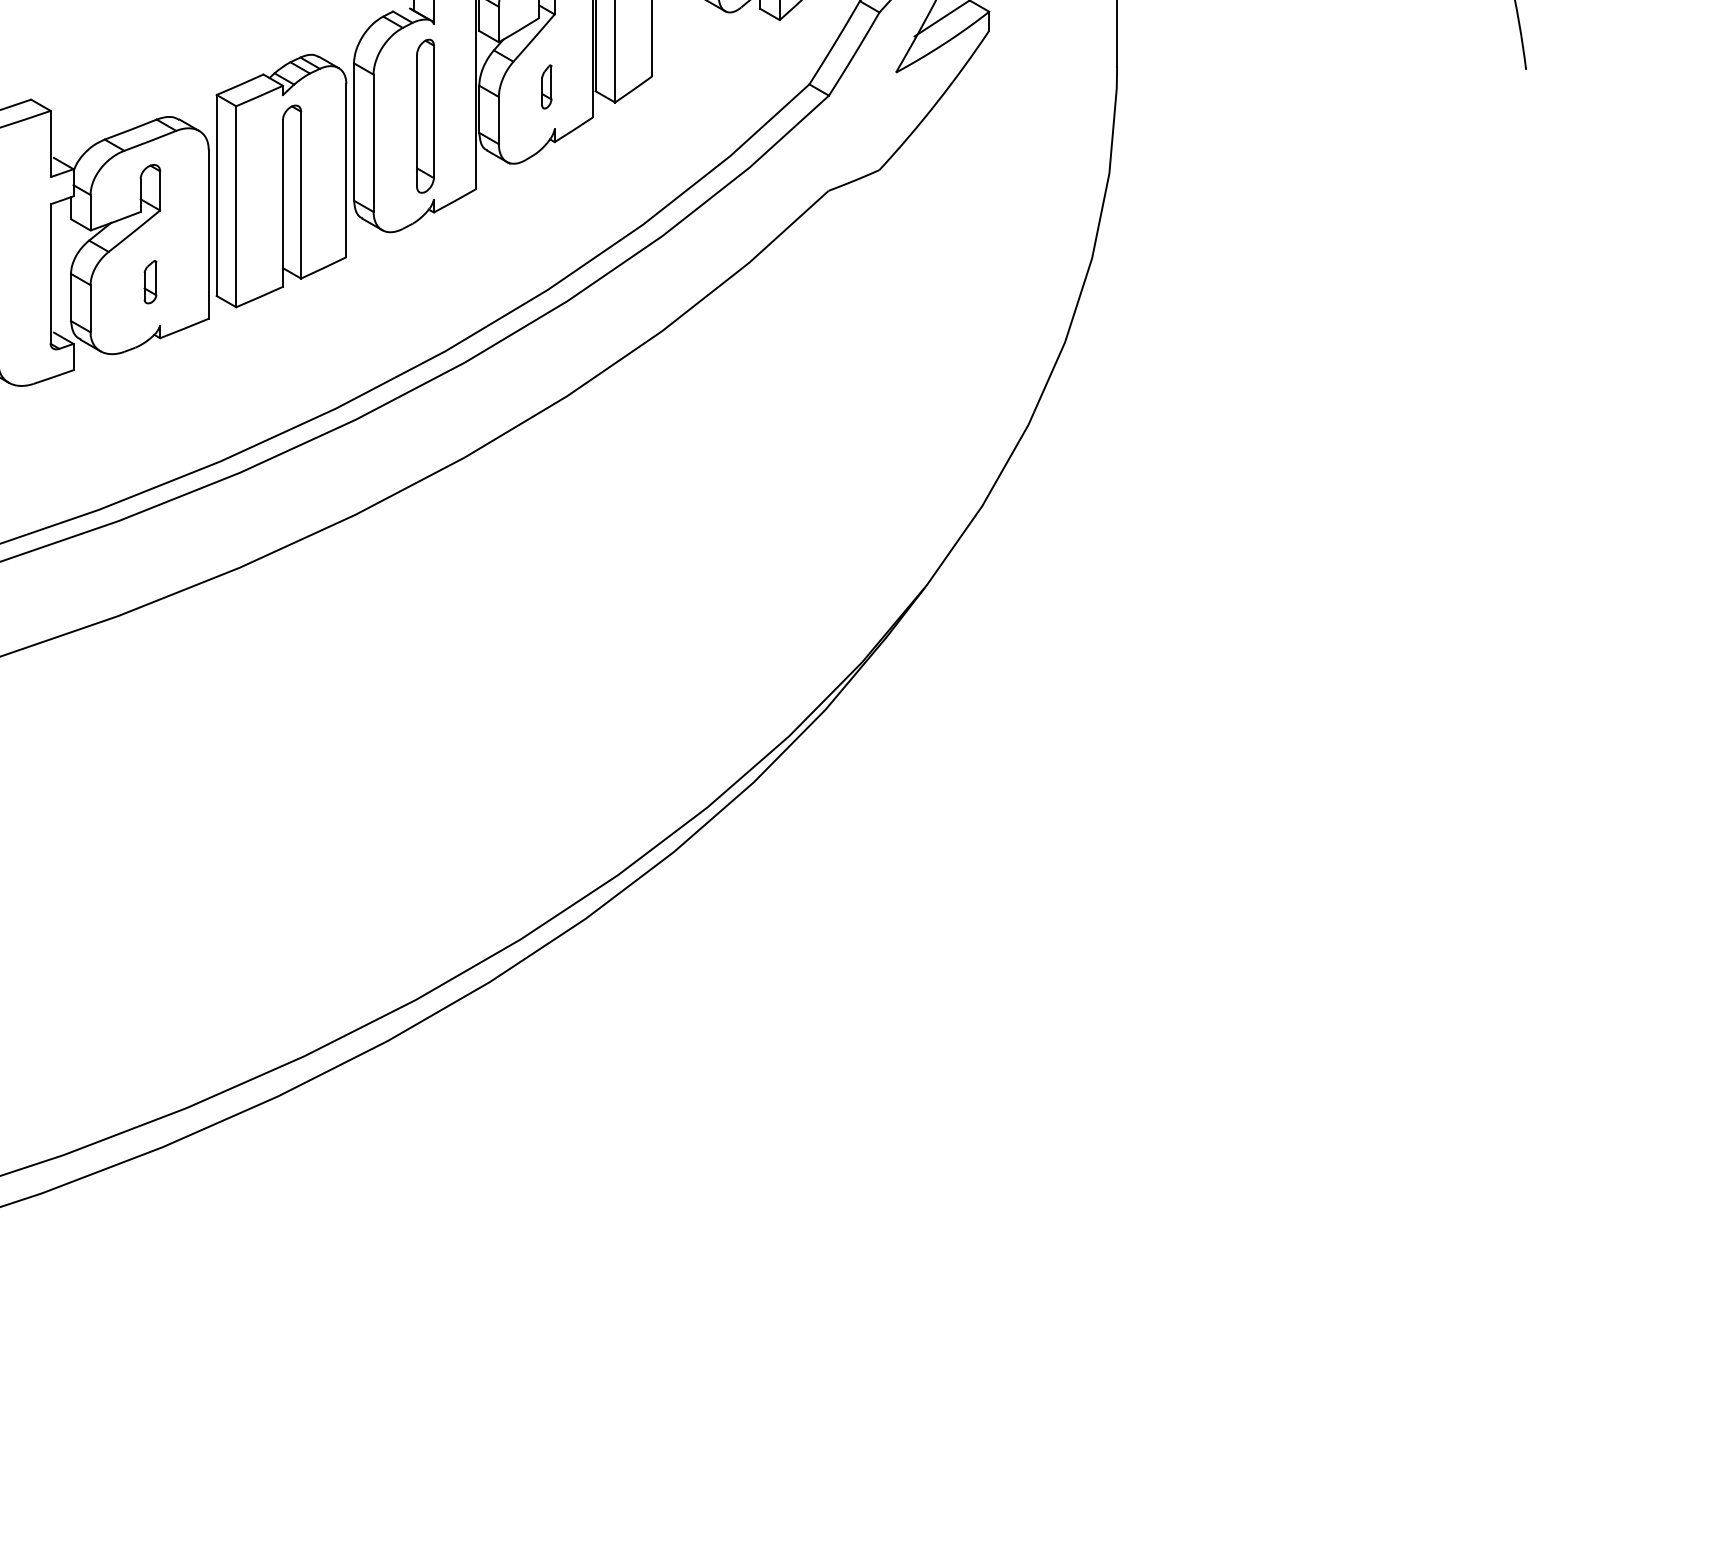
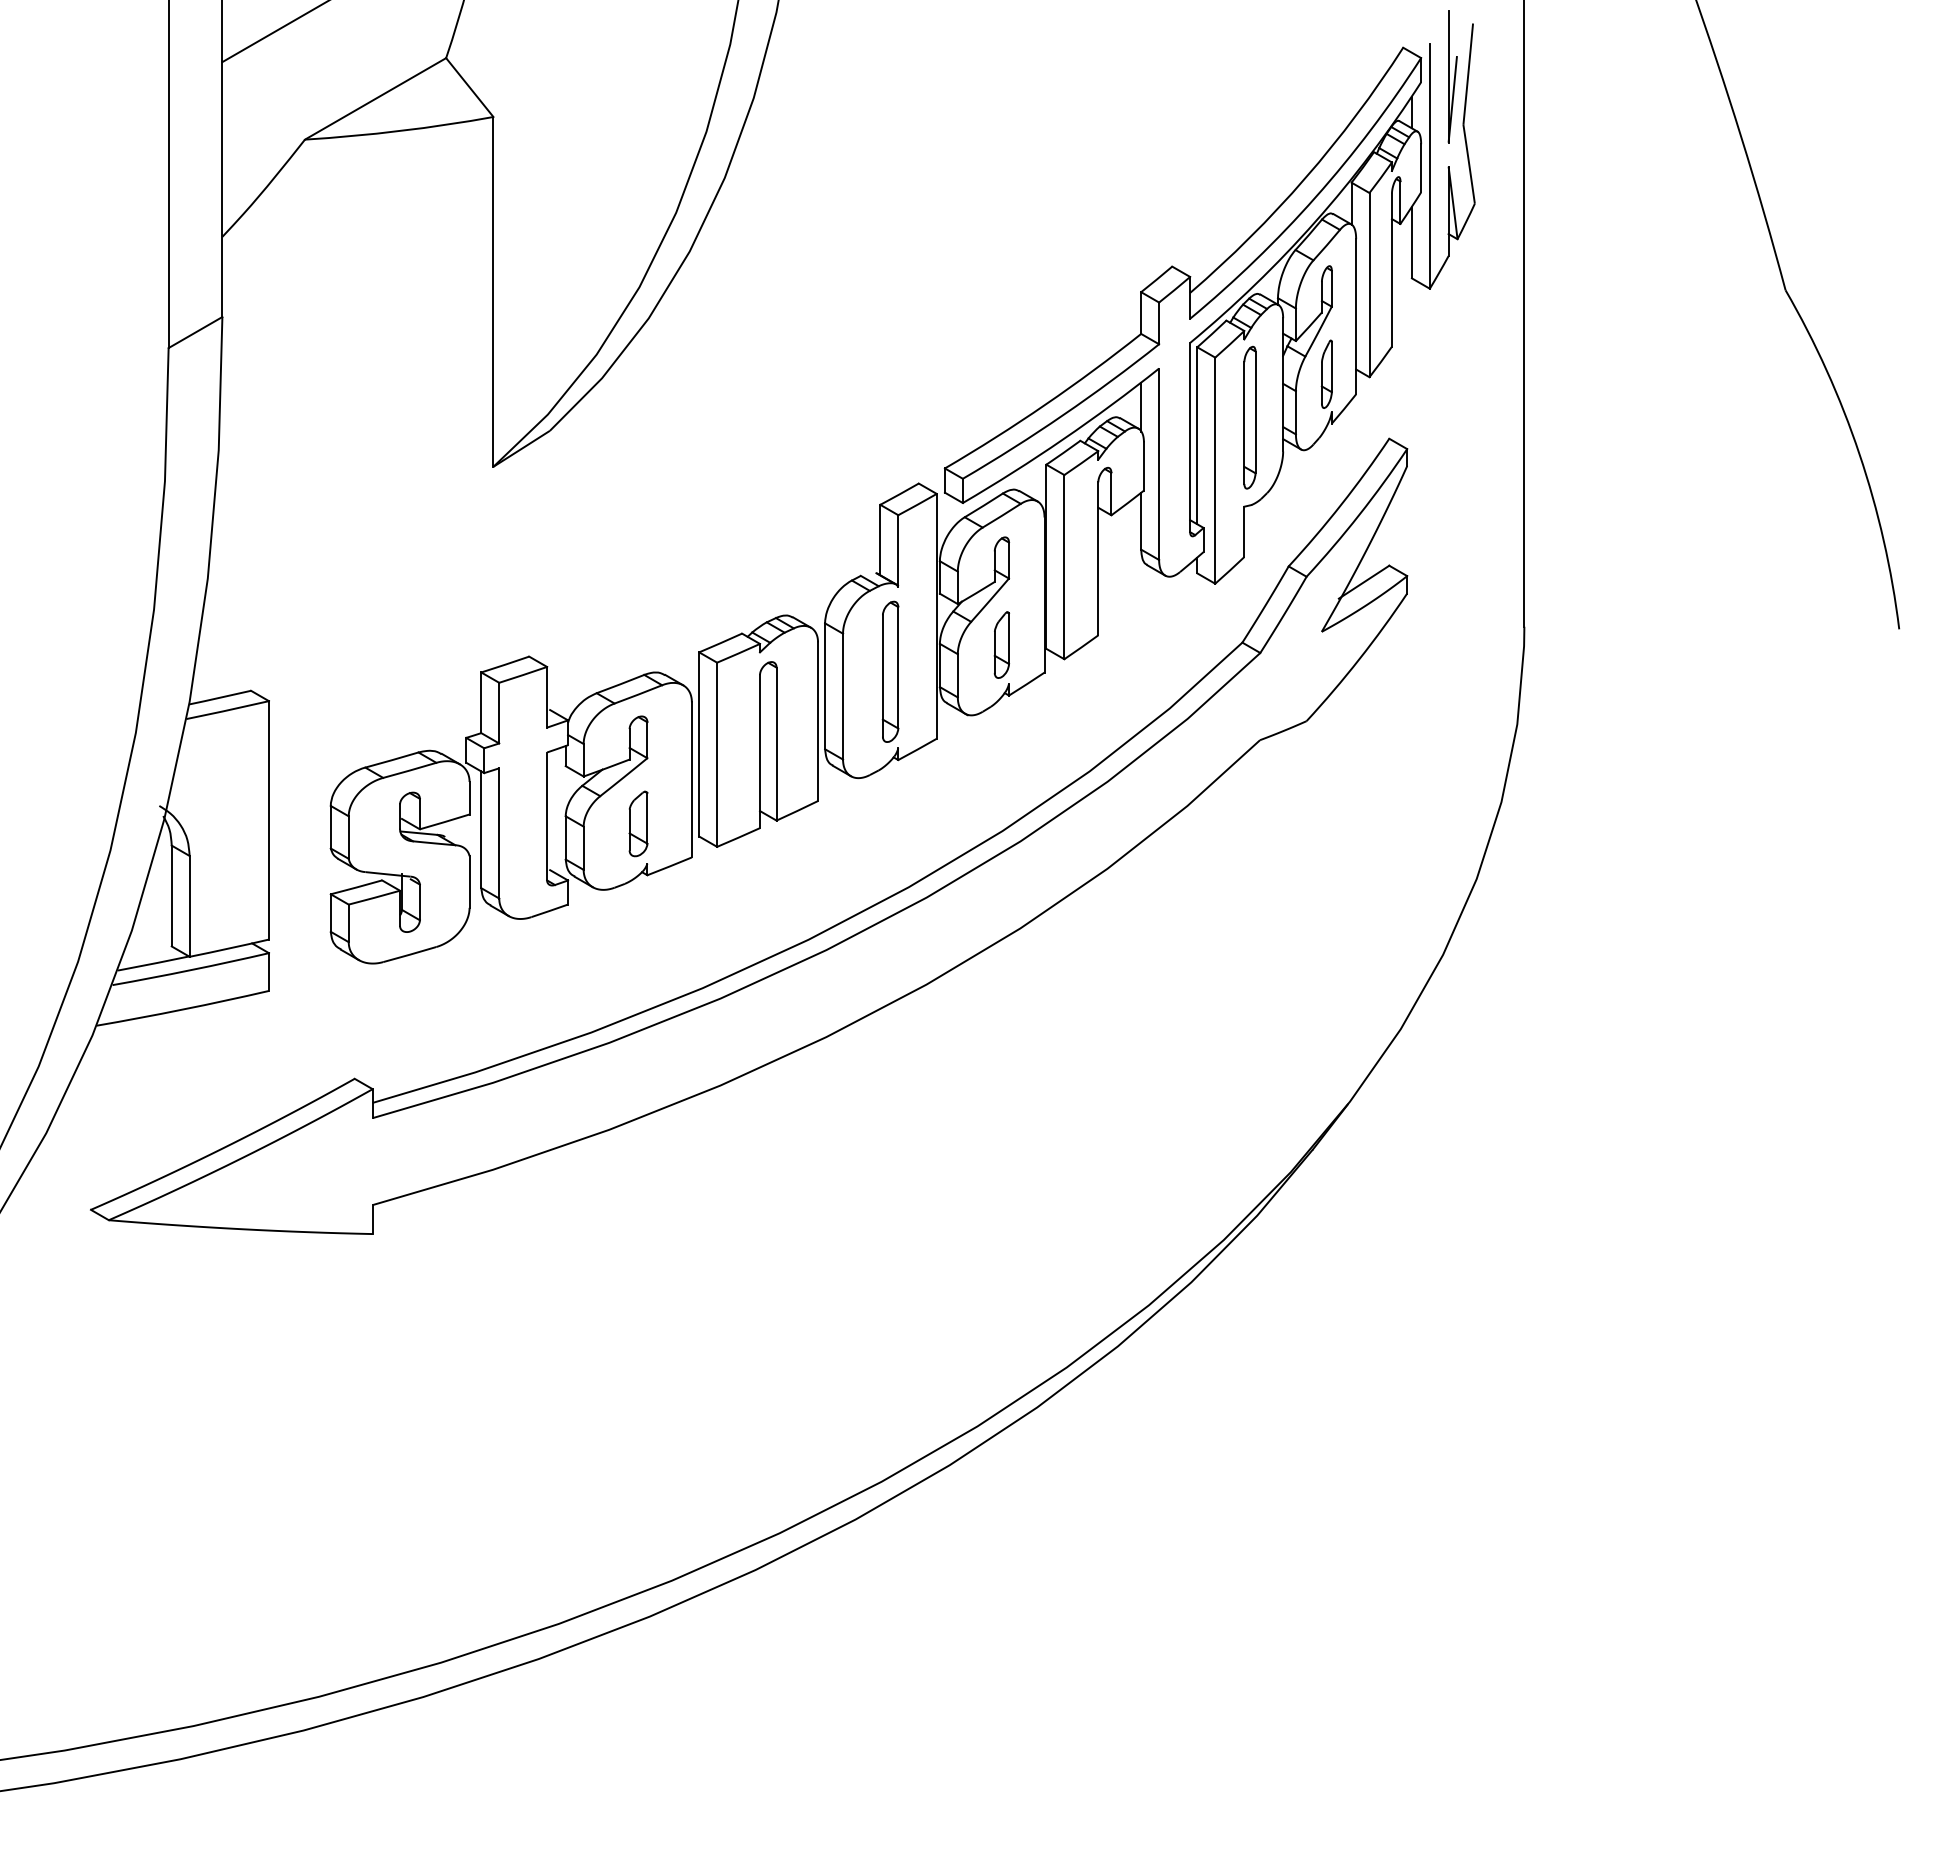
part: (546, 86) -> (1001, 644), size x1.67
part: (150, 281) -> (638, 823), size x1.67

